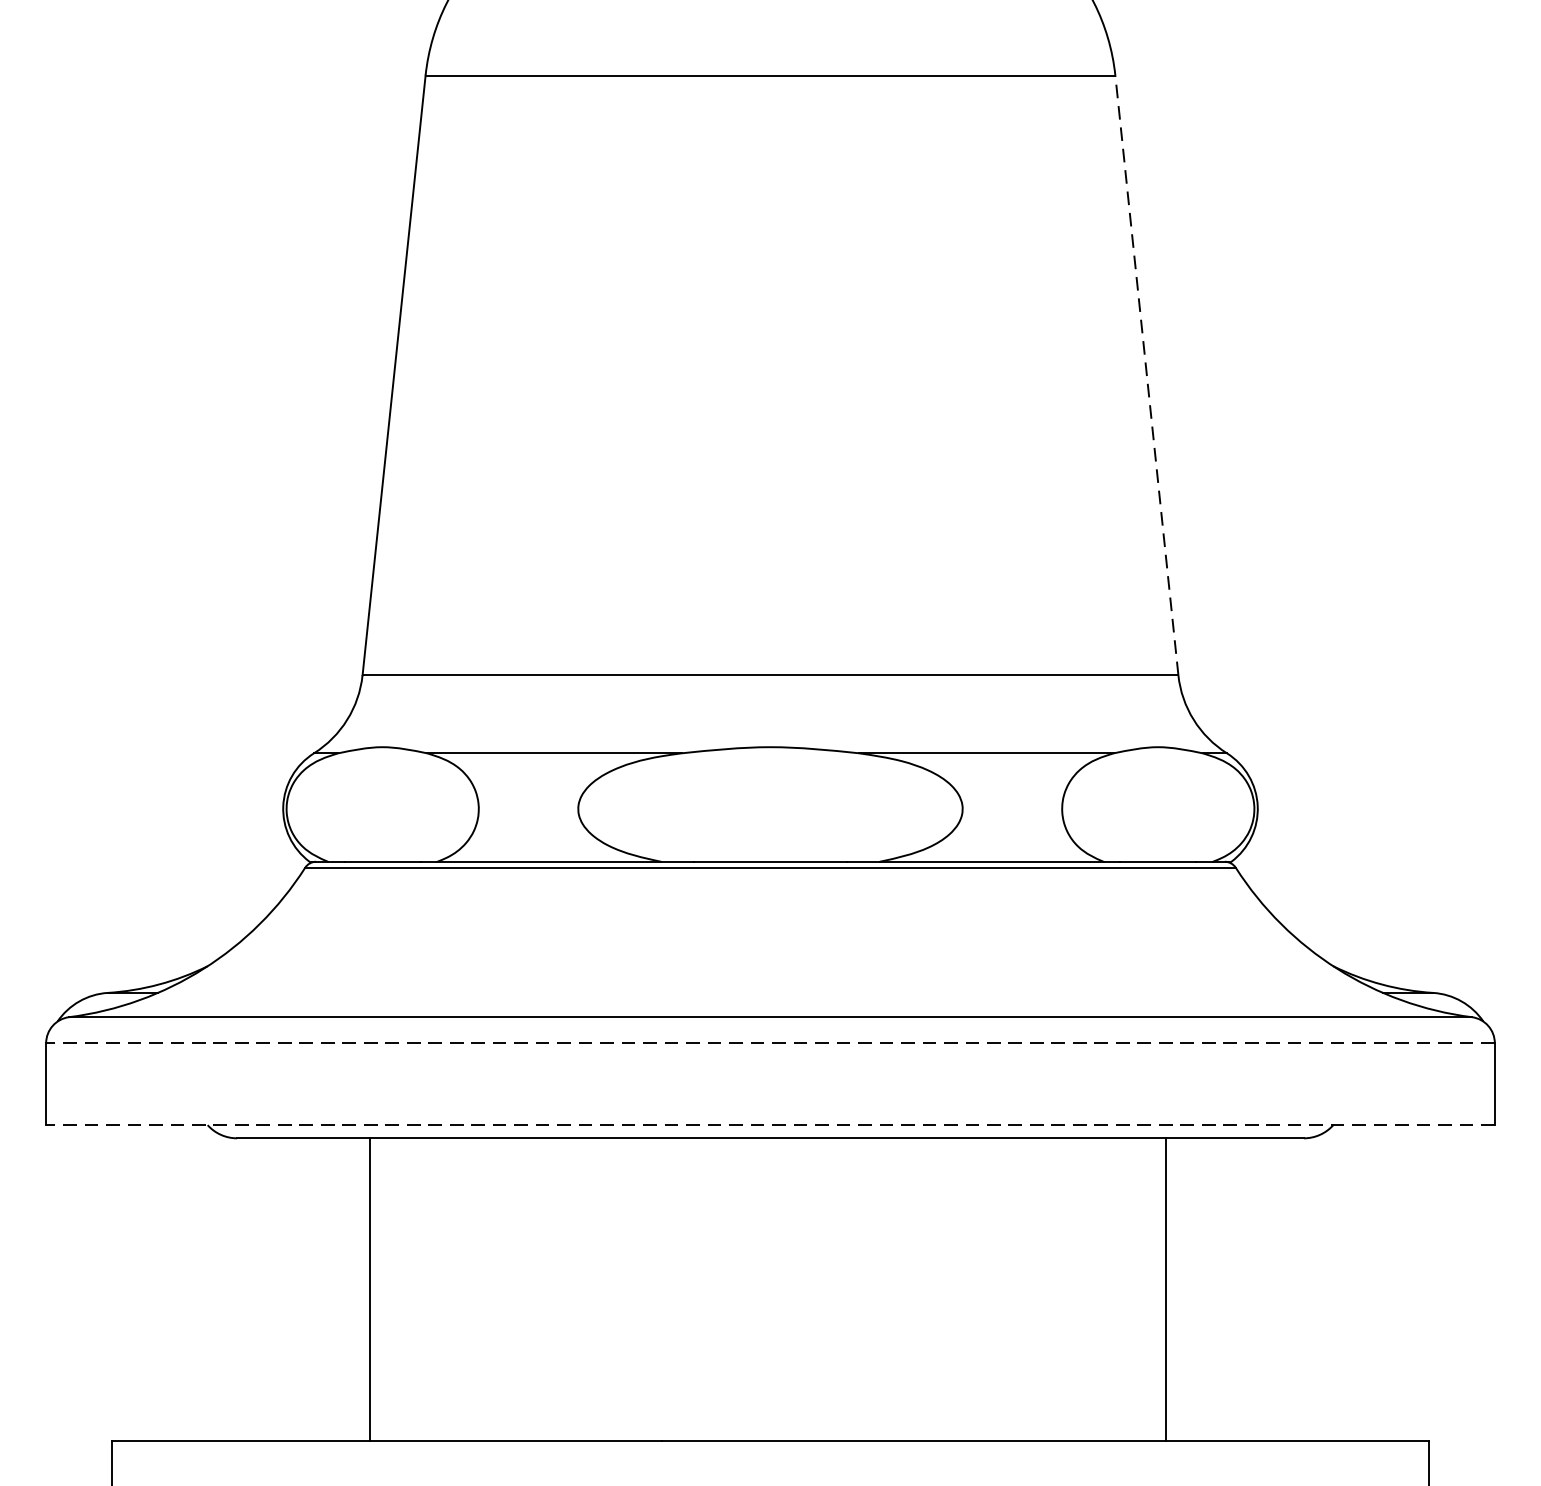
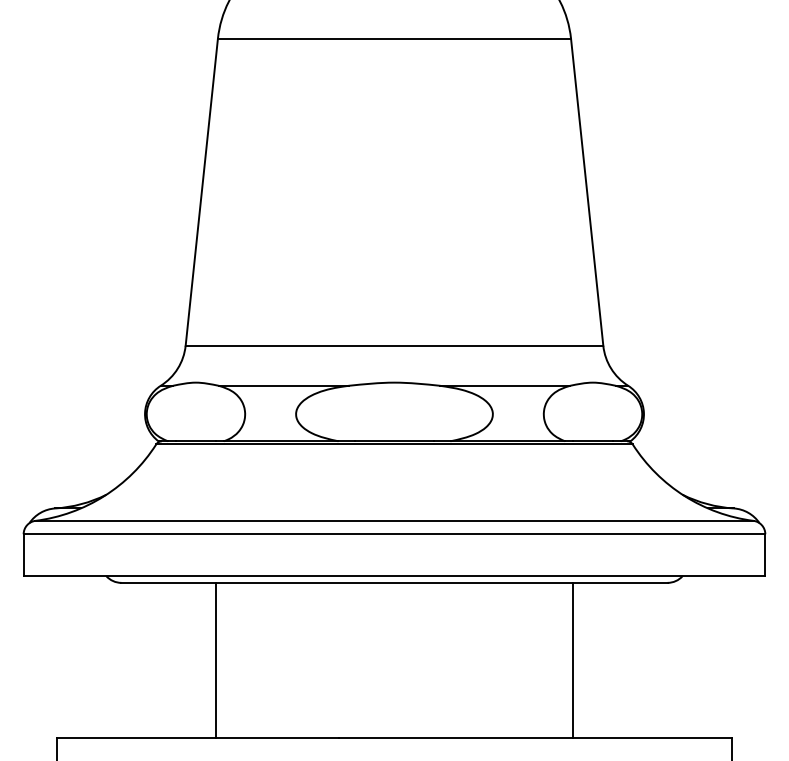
line: (1147, 373) -> (587, 191), dashed -> solid
line: (770, 1043) -> (394, 534), dashed -> solid
line: (770, 1125) -> (394, 576), dashed -> solid
line: (370, 1287) -> (216, 659), moved
line: (1165, 1287) -> (572, 659), moved

